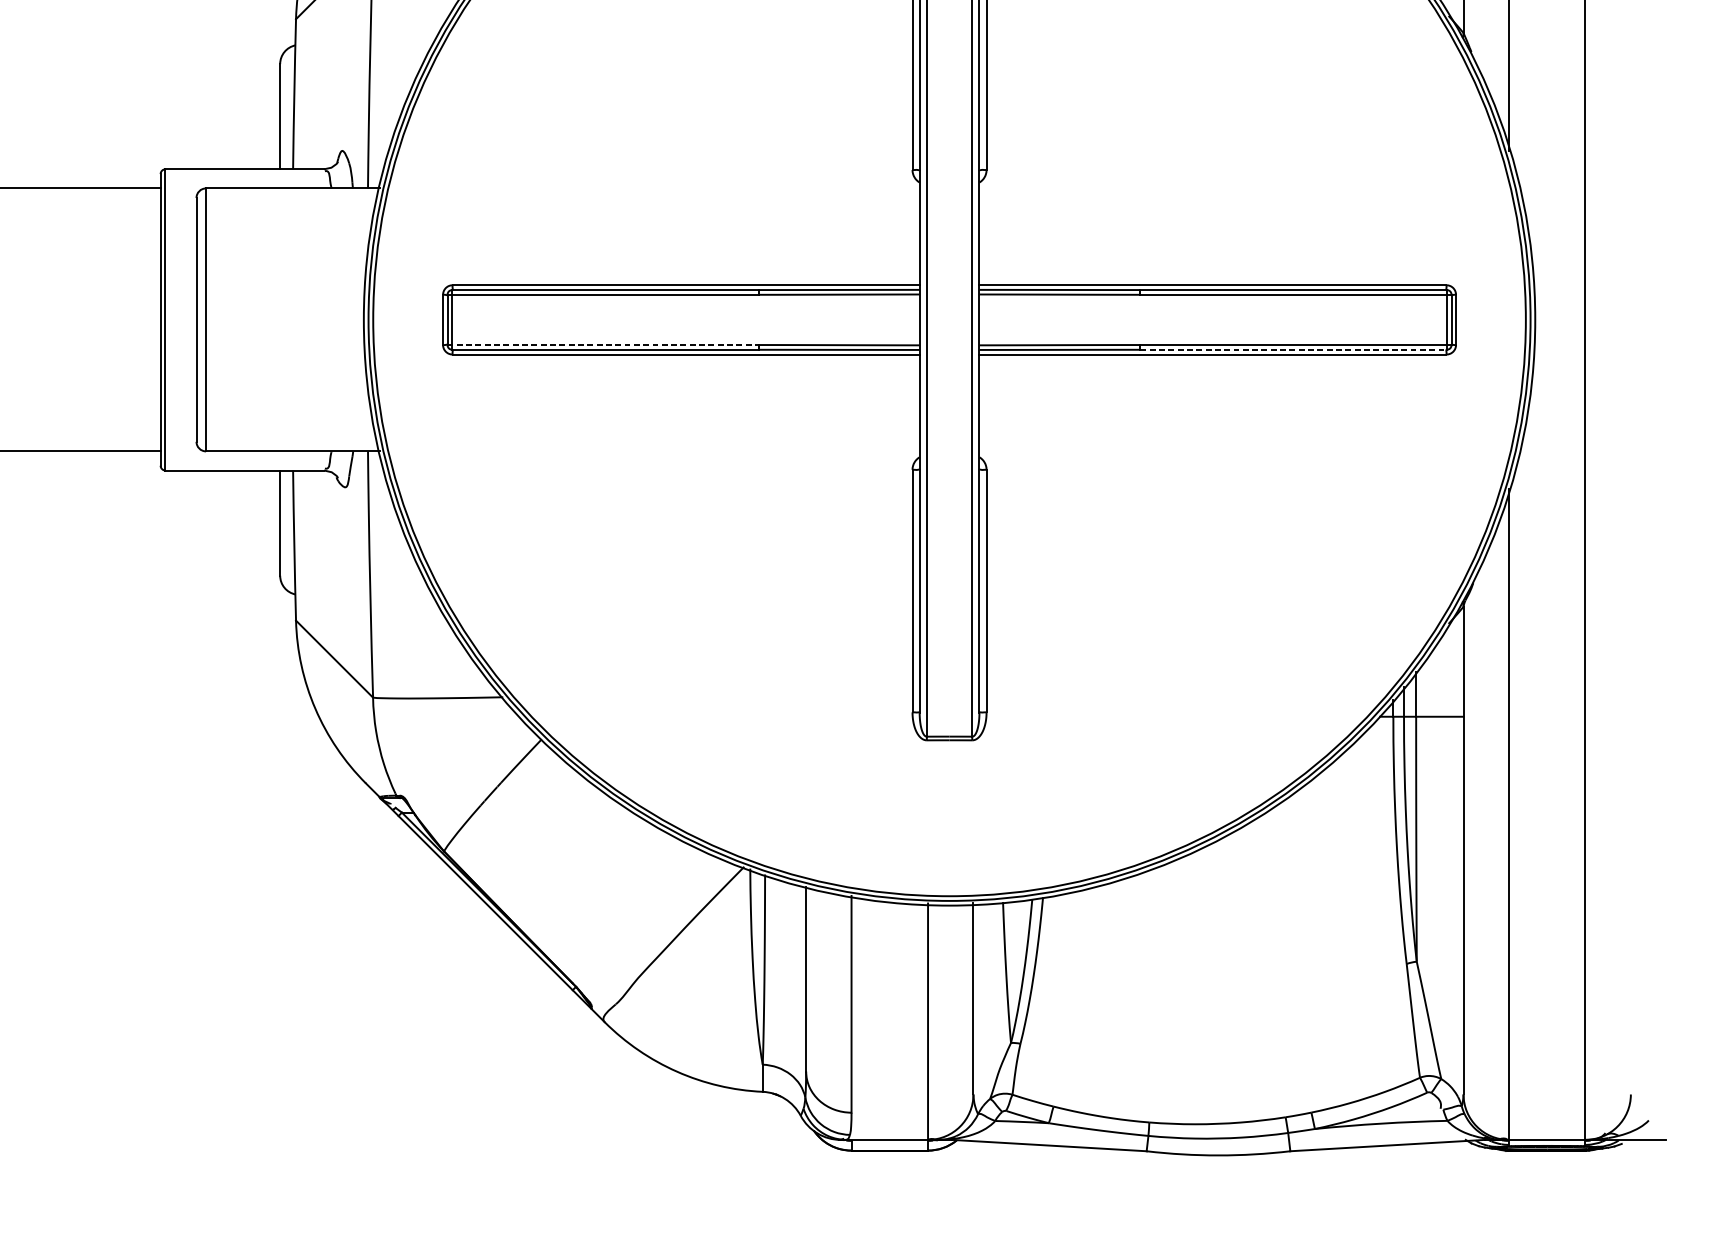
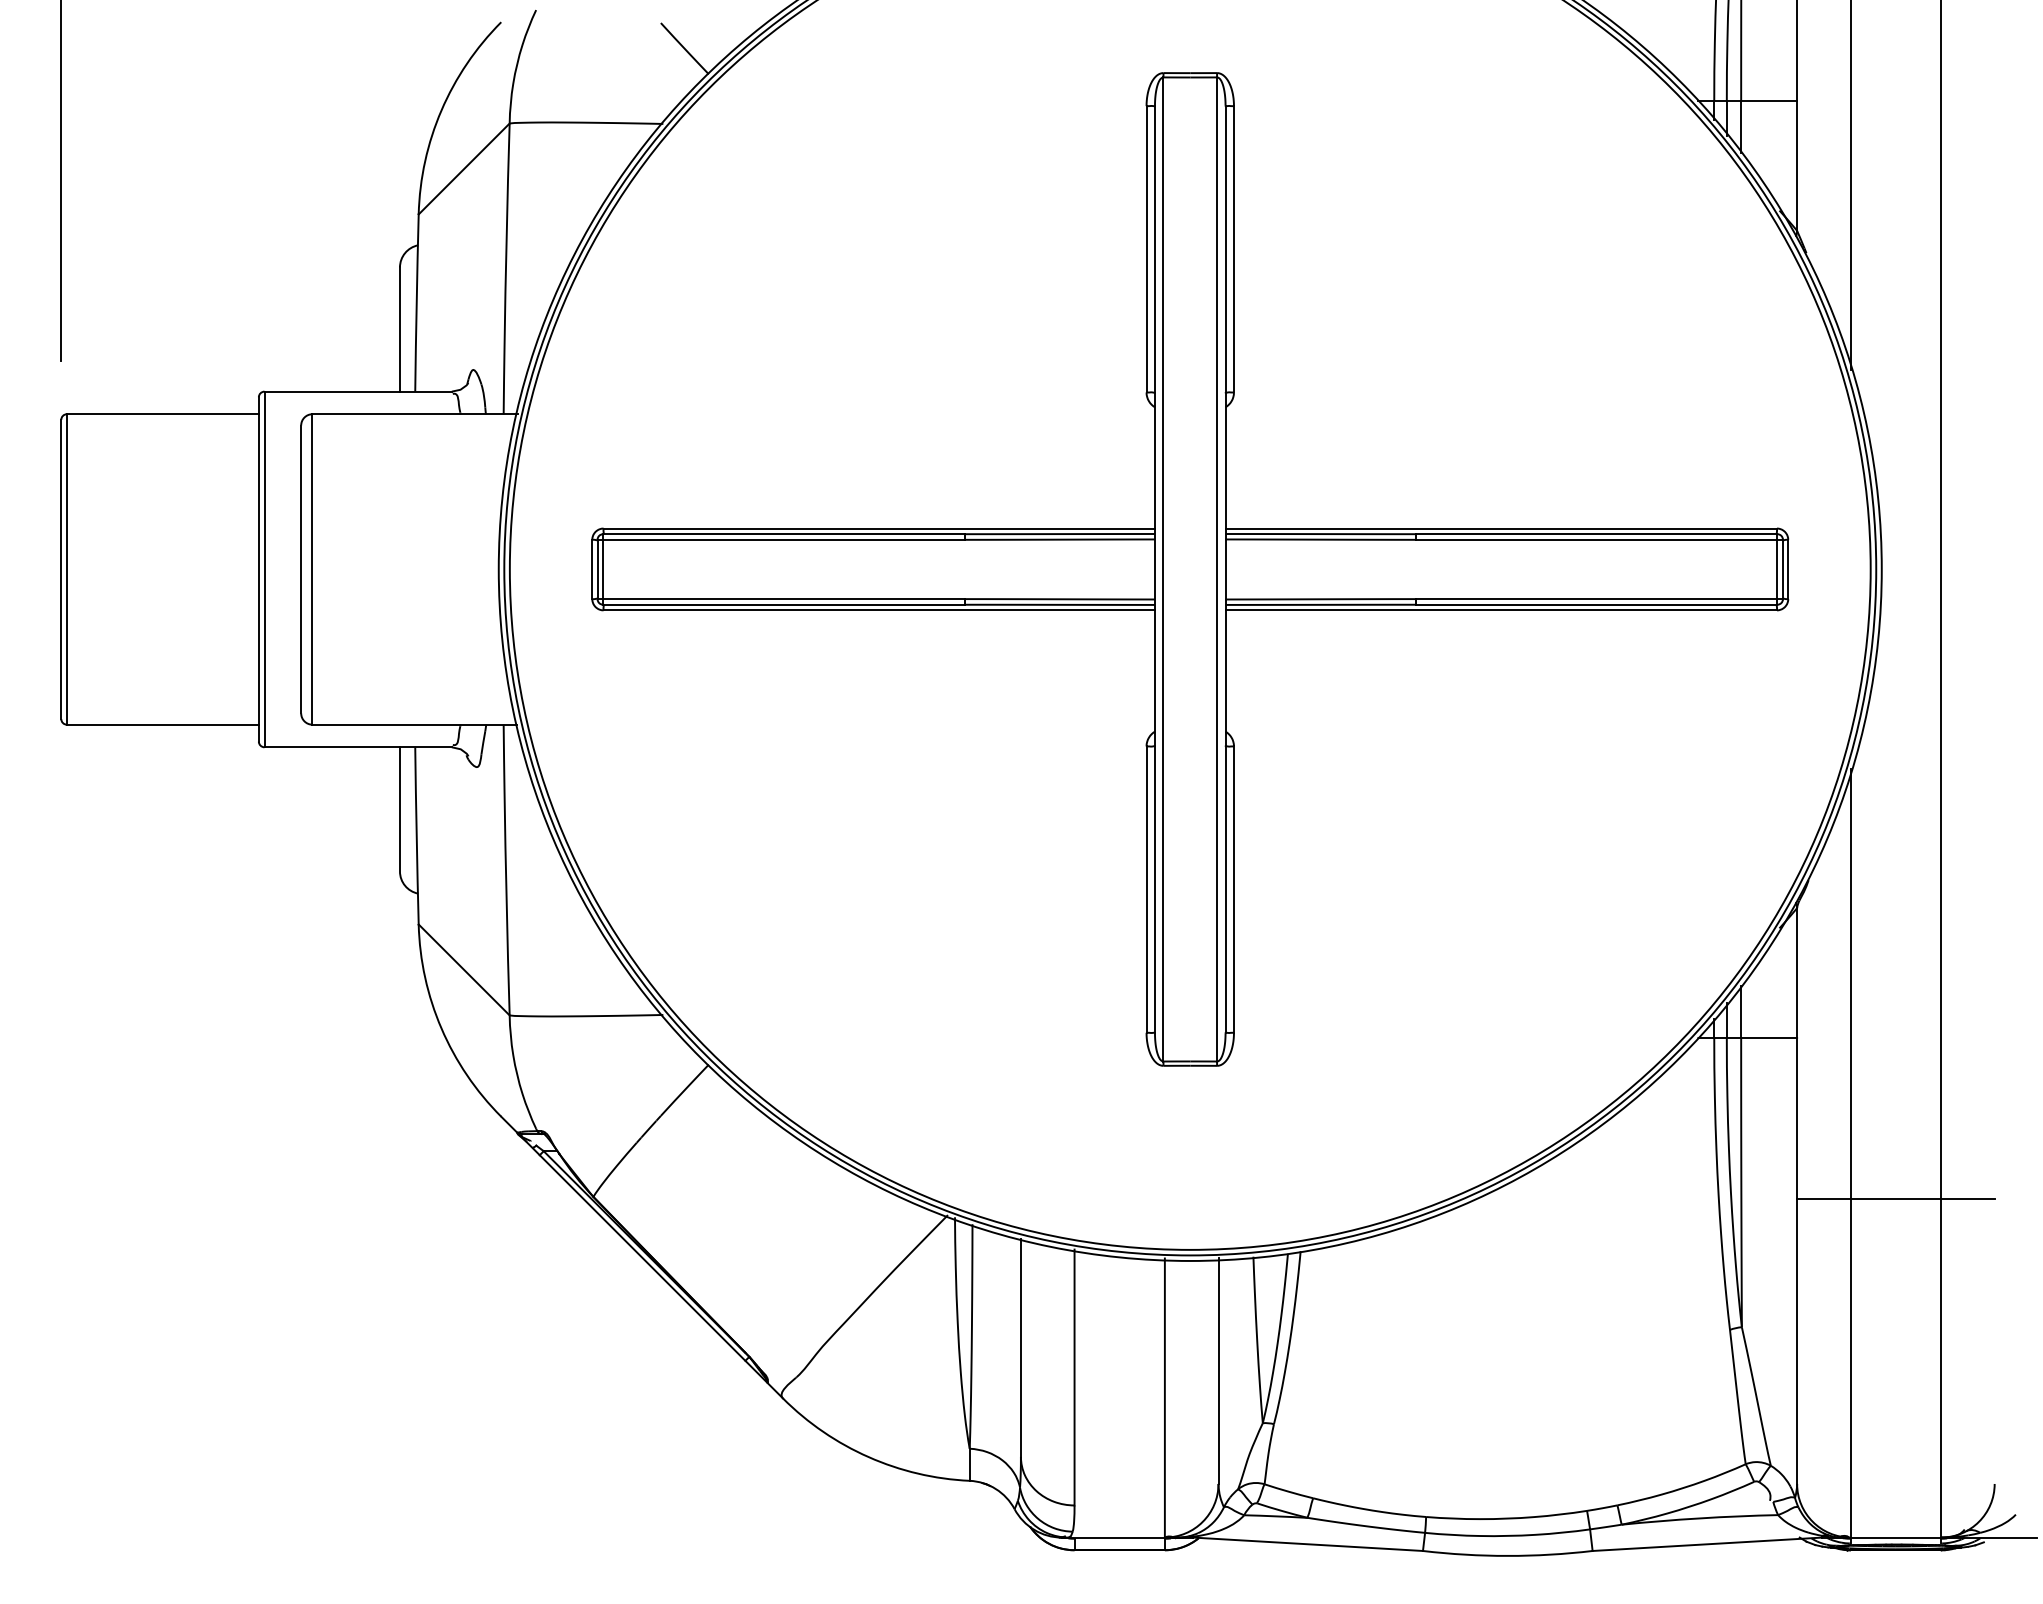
line: (603, 345) -> (781, 599), dashed -> solid
line: (1293, 349) -> (1596, 604), dashed -> solid
line: (1546, 852) -> (1895, 1198), added

